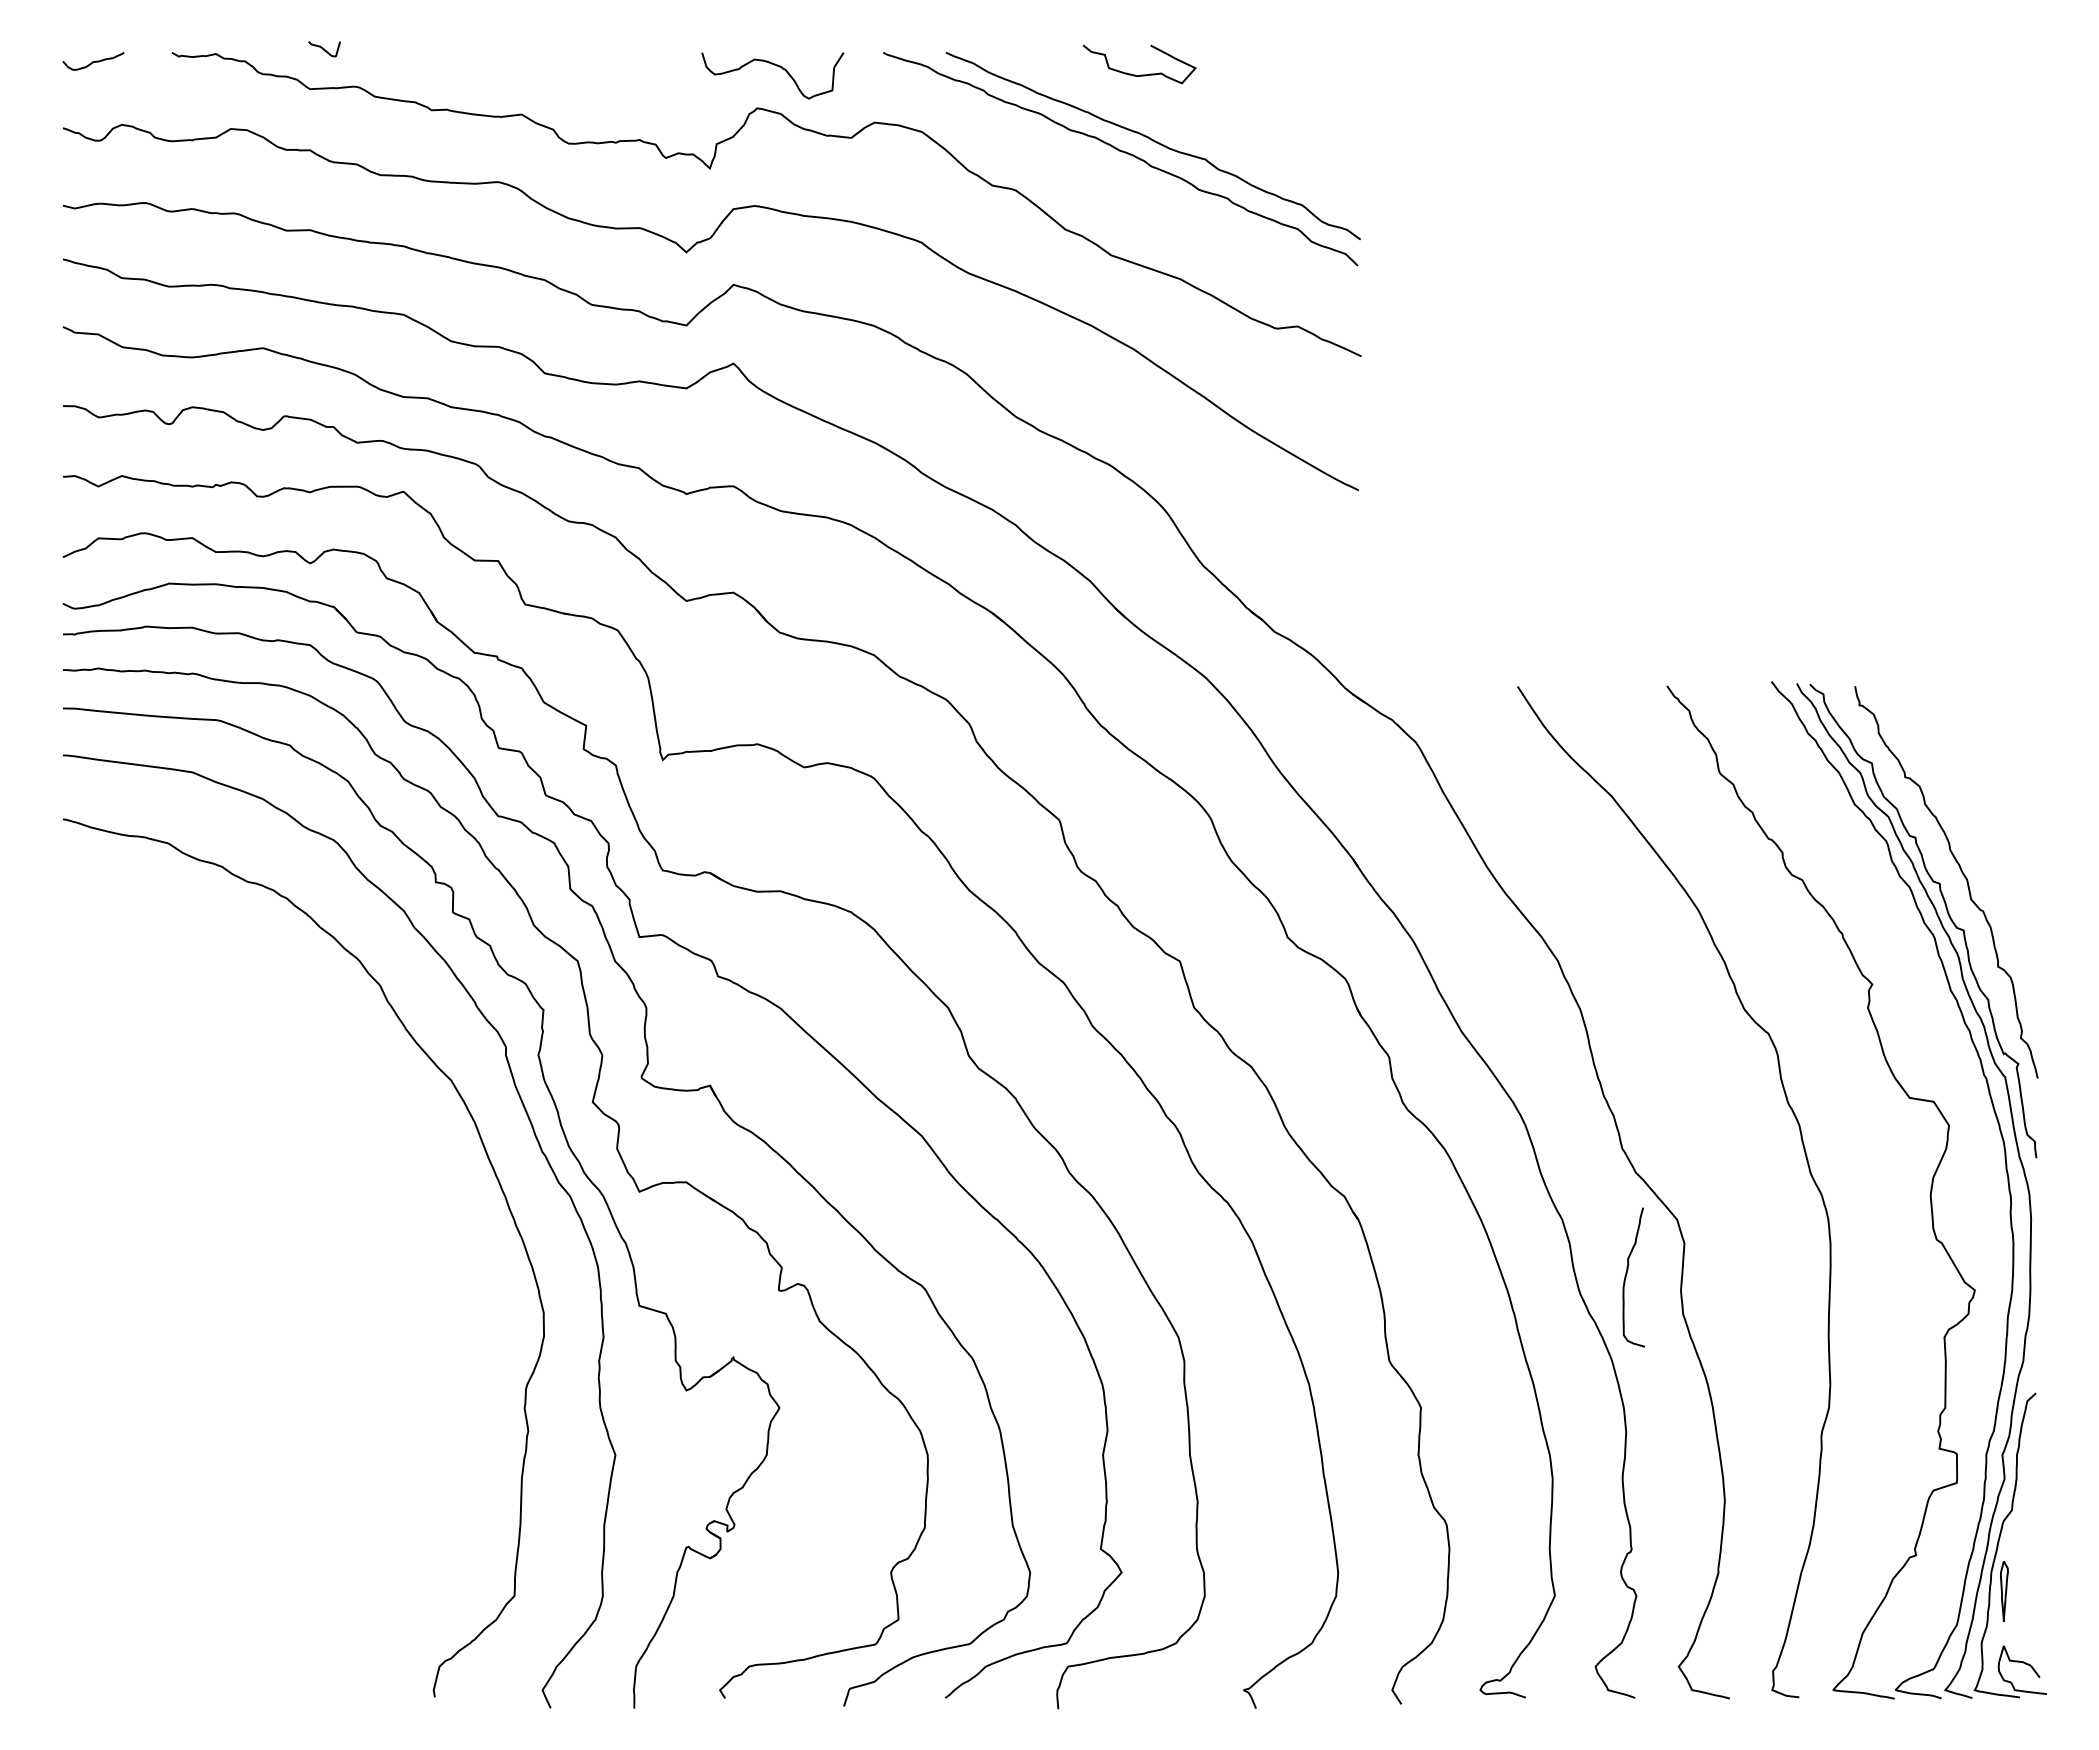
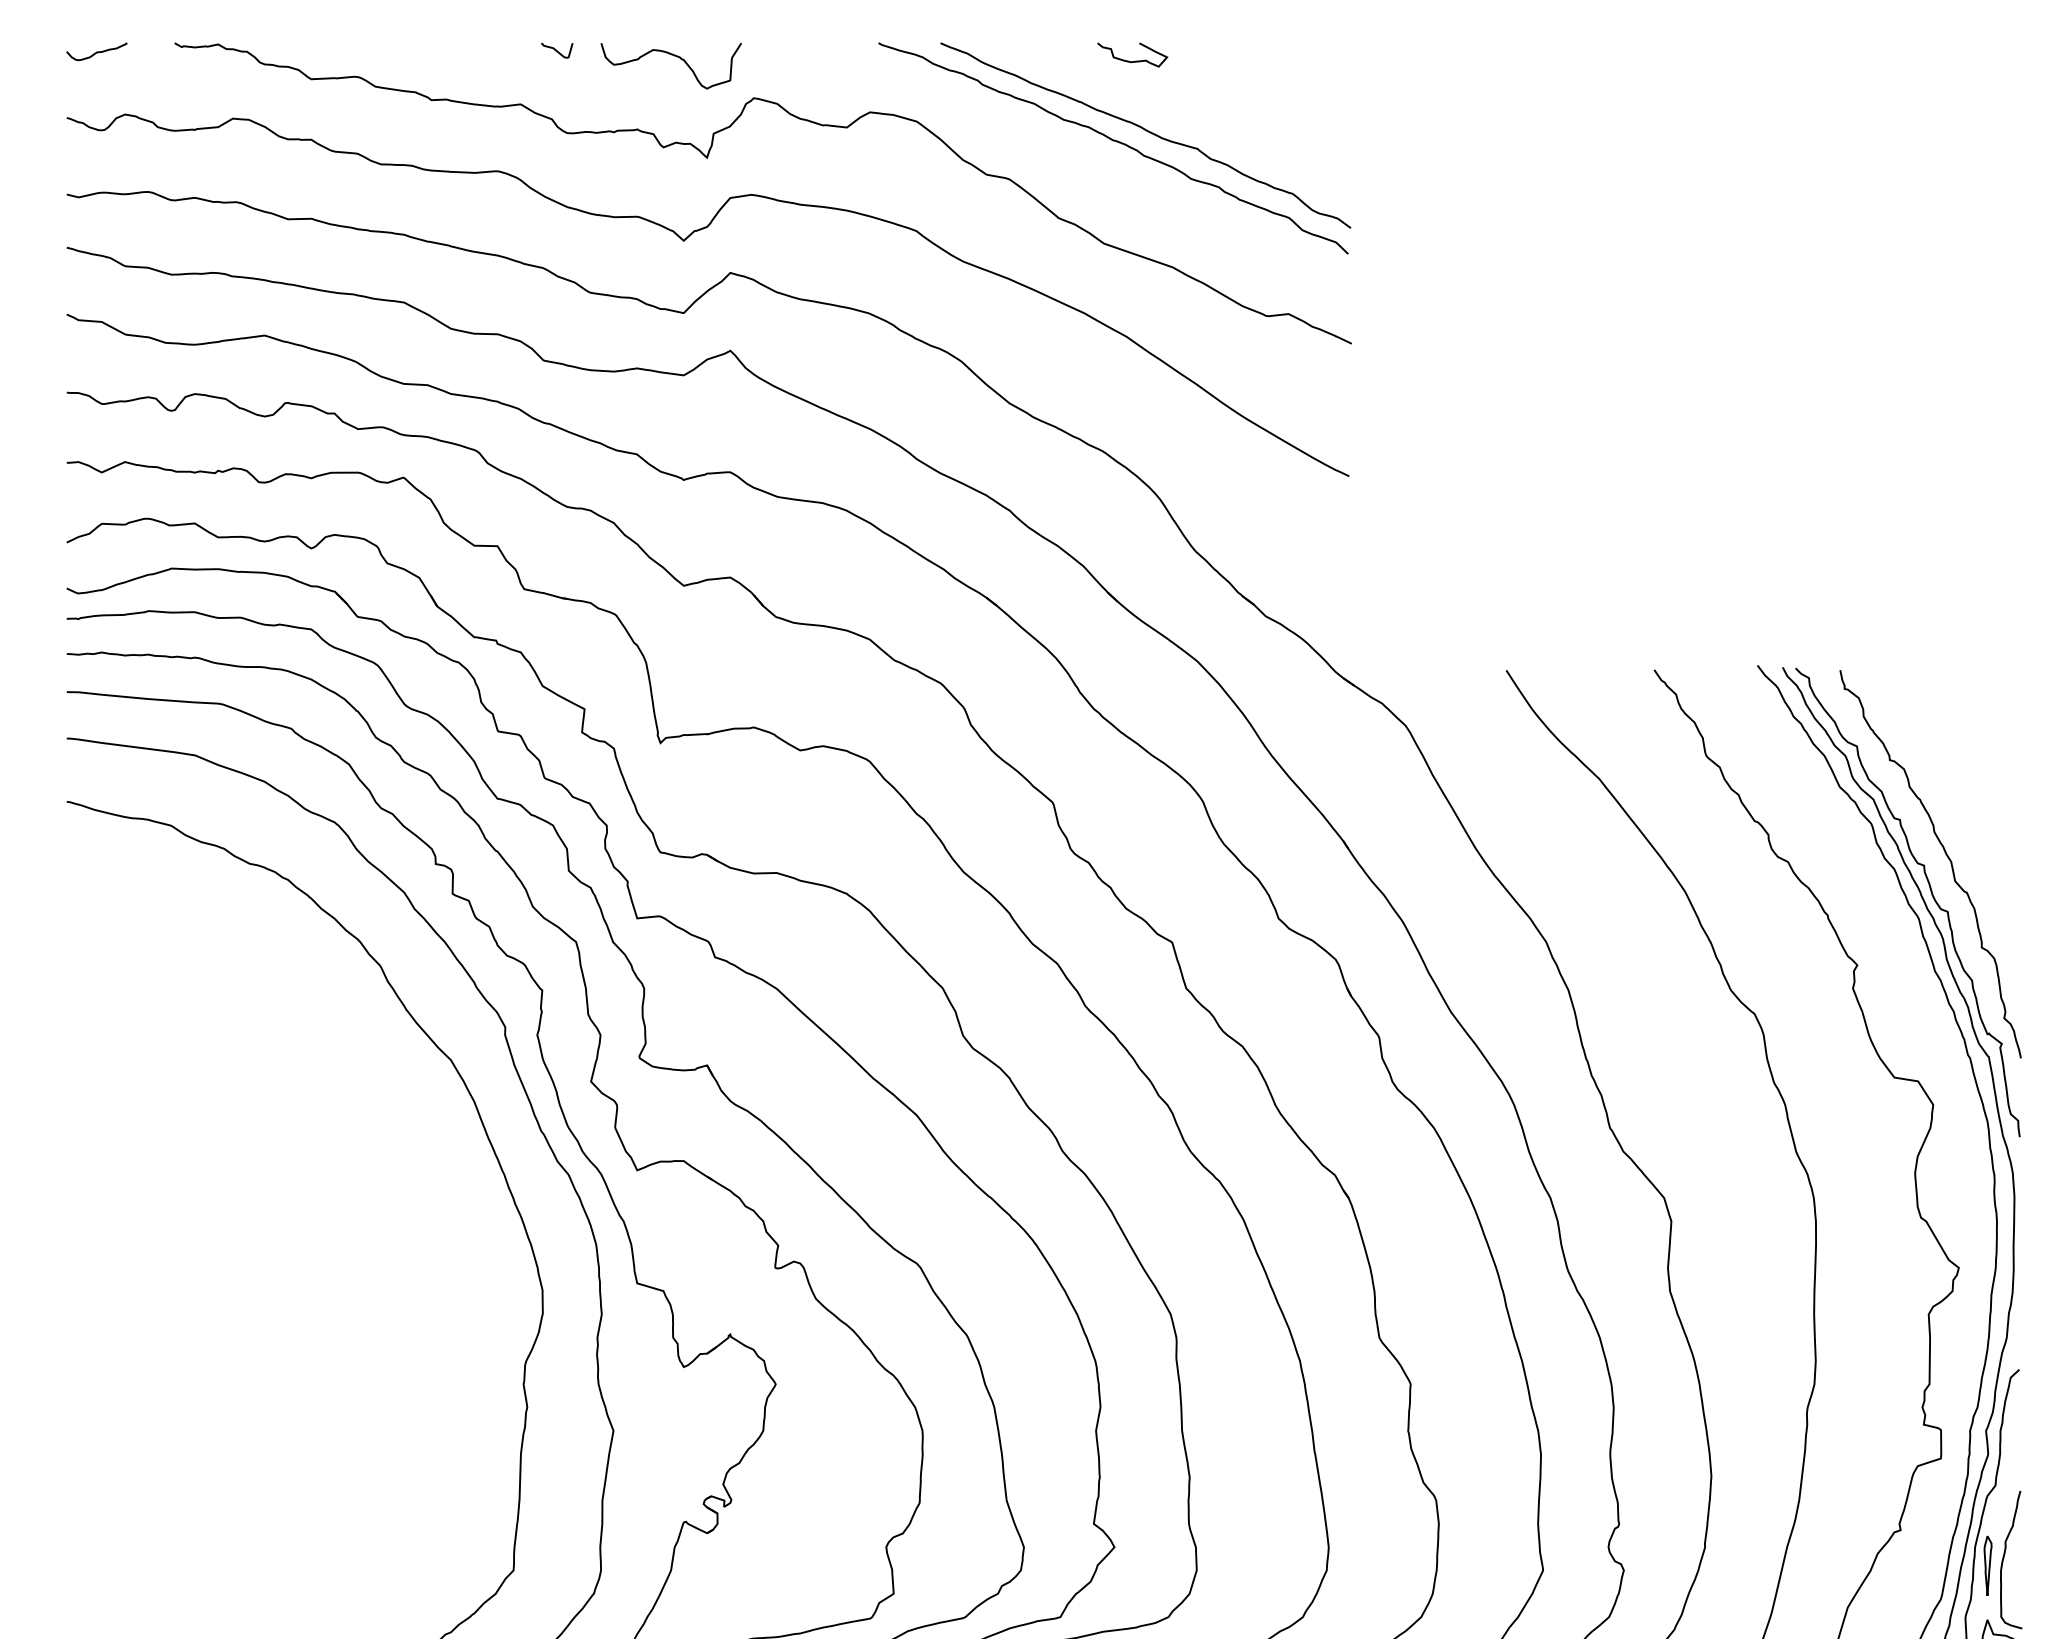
curve: (324, 49) -> (557, 50), moved
part: (1140, 64) -> (1133, 54), size x0.62
curve: (776, 66) -> (674, 56), moved
curve: (1627, 1274) -> (2004, 1557), moved

